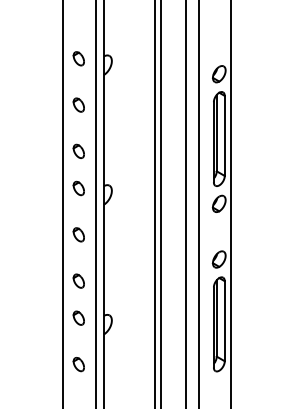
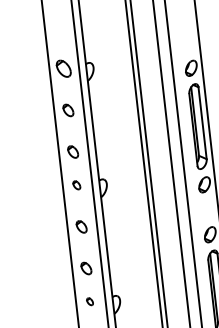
part: (78, 58) -> (63, 68), size x1.4
part: (78, 188) -> (76, 185), size x0.7
part: (78, 317) -> (89, 301), size x0.6

